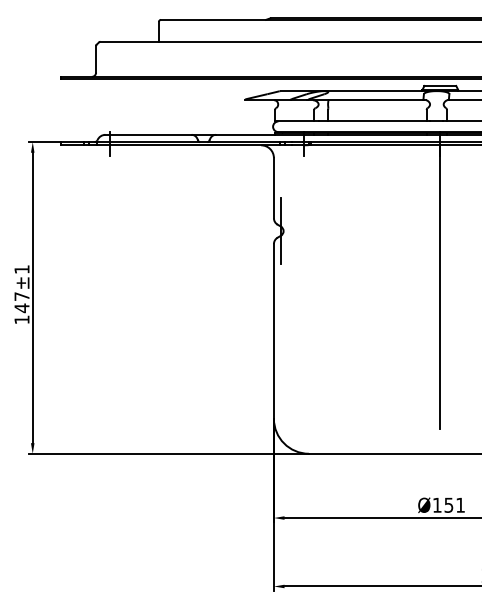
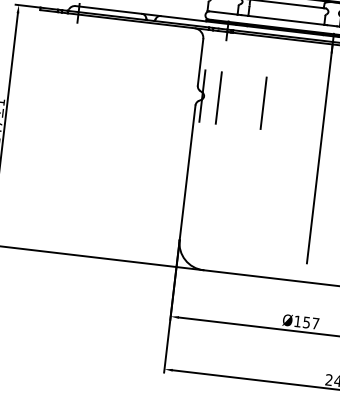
line: (302, 230) -> (218, 97), added
line: (360, 230) -> (263, 102), added
text: (460, 504) -> (315, 323), 151 -> 157

